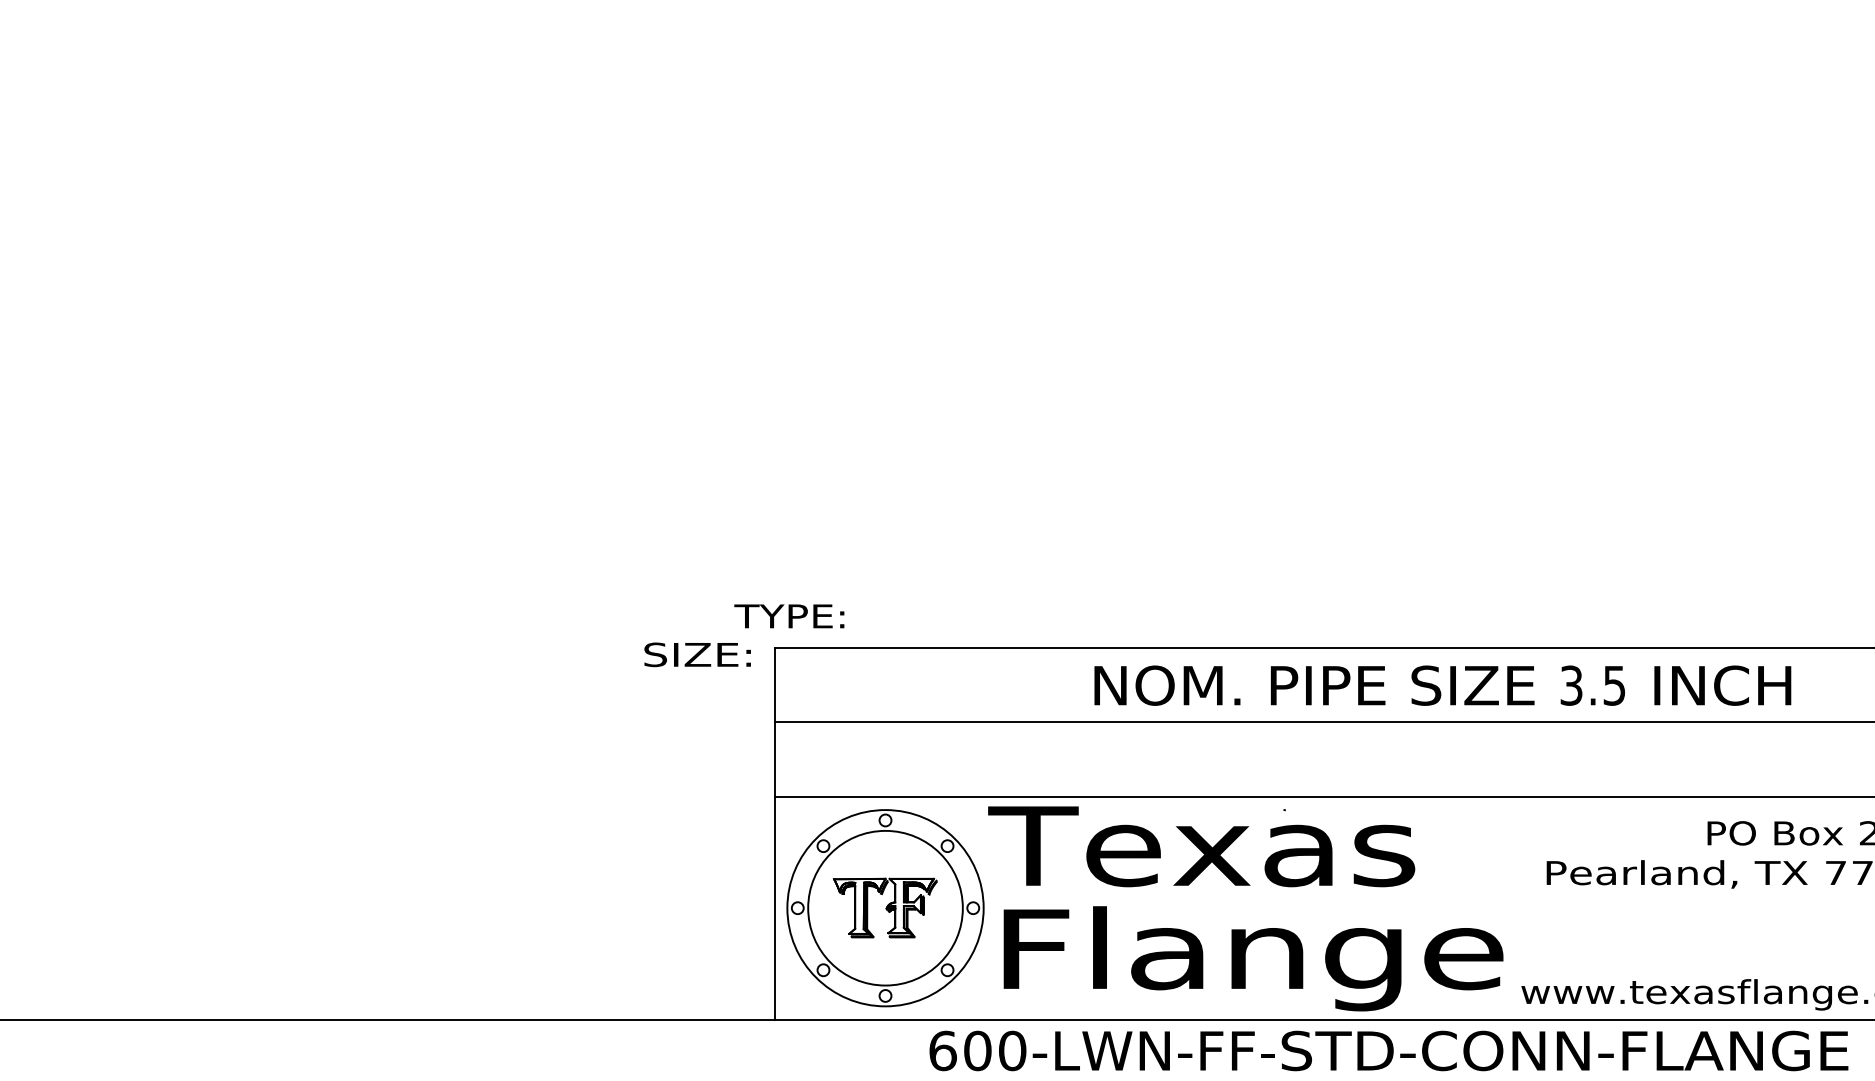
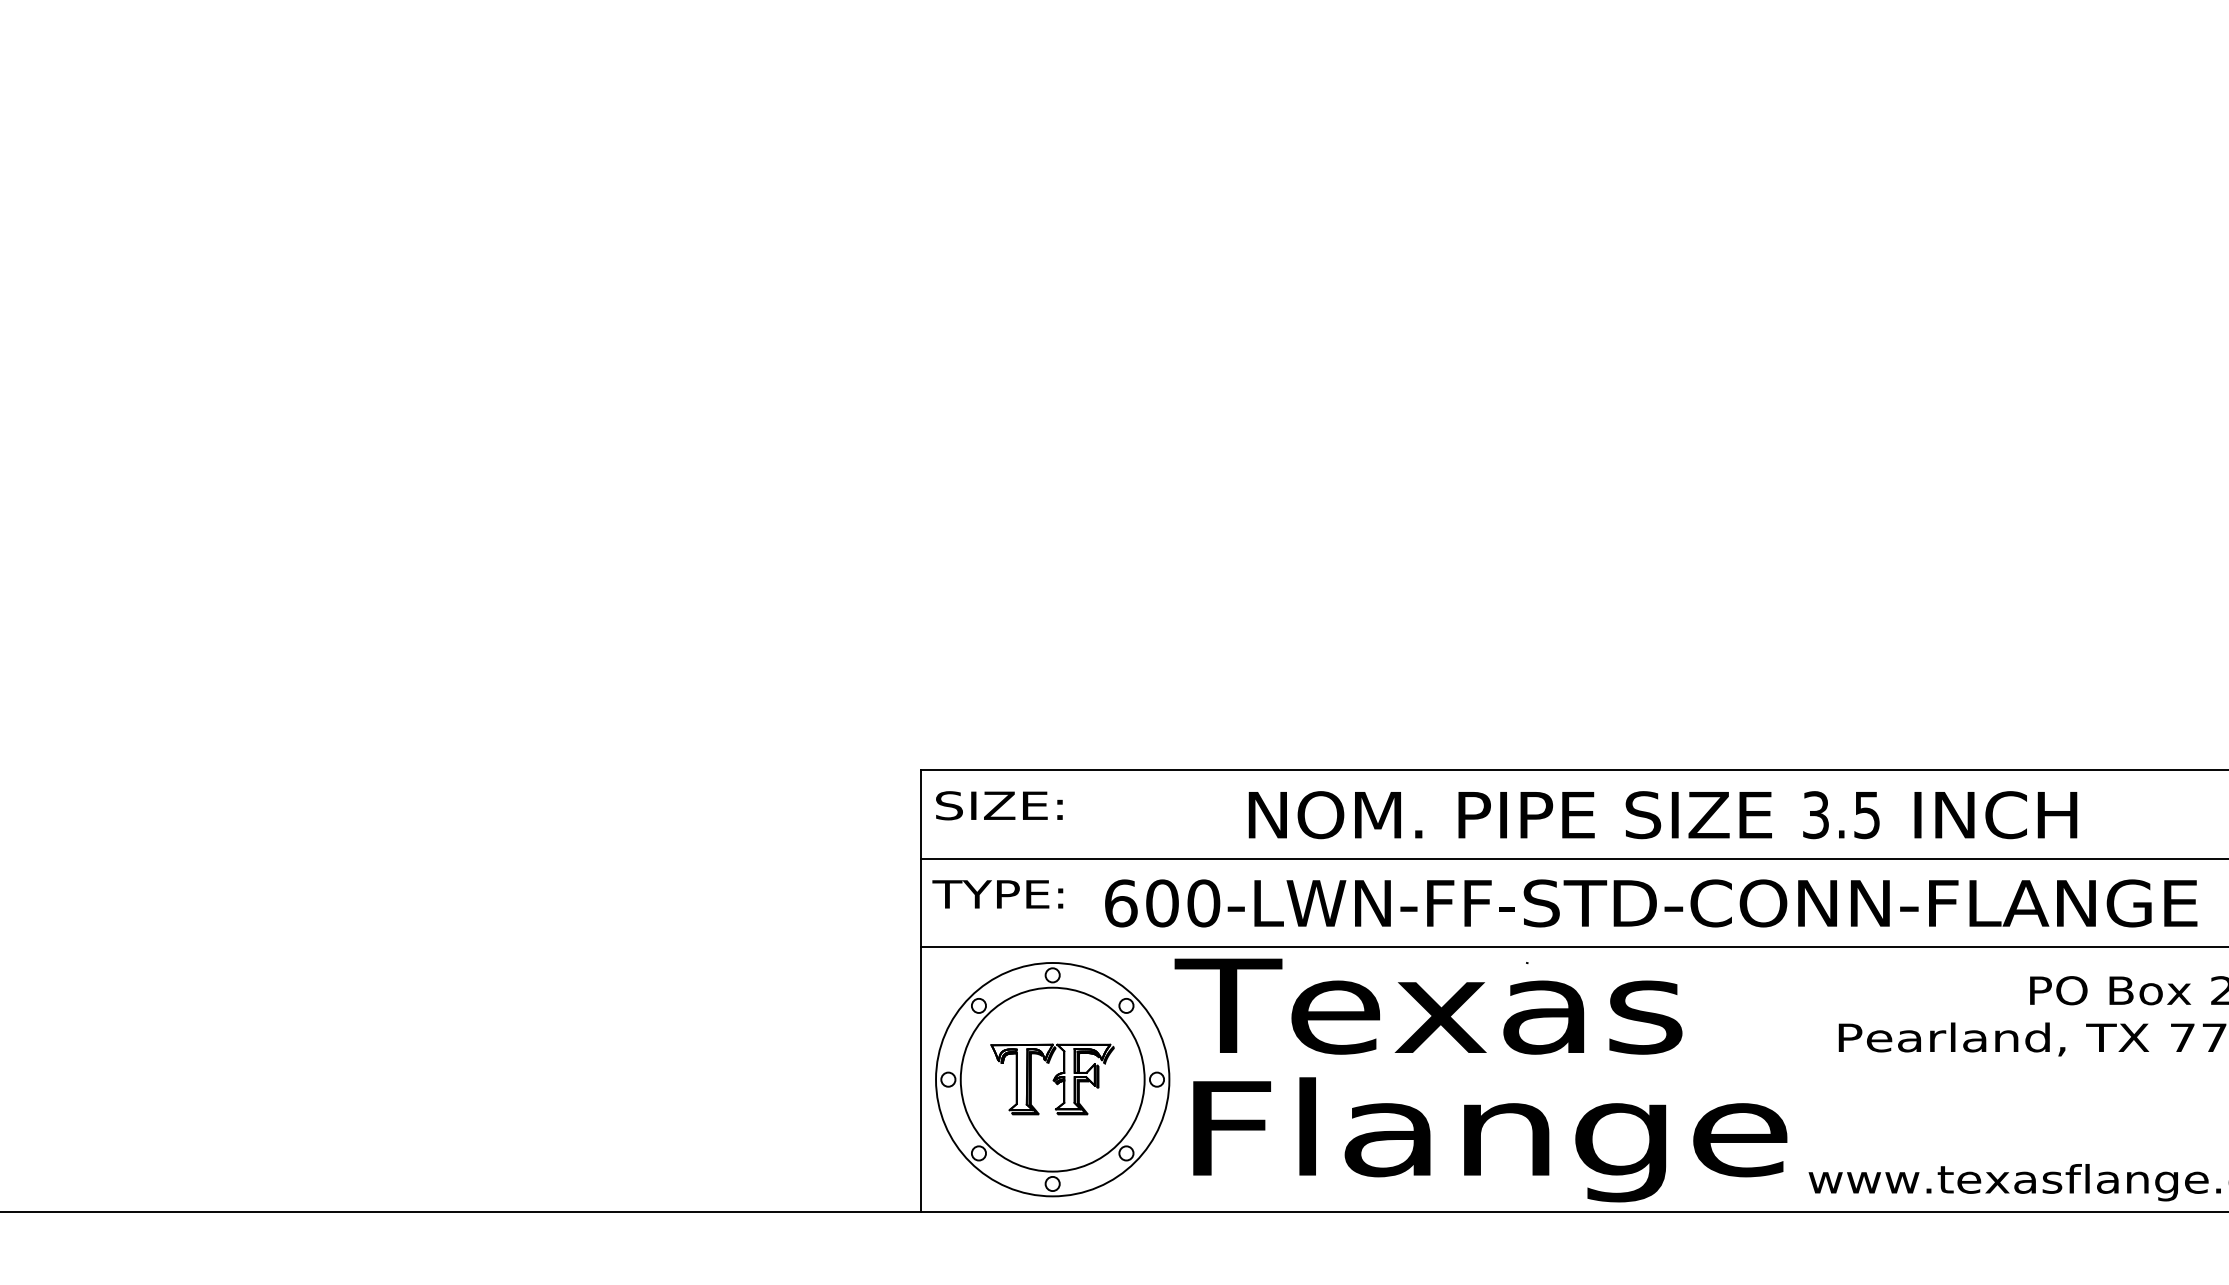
text: (789, 616) -> (997, 894), moved
text: (697, 654) -> (999, 805), moved
text: (1442, 685) -> (1662, 814), moved
text: (1388, 1050) -> (1650, 902), moved

